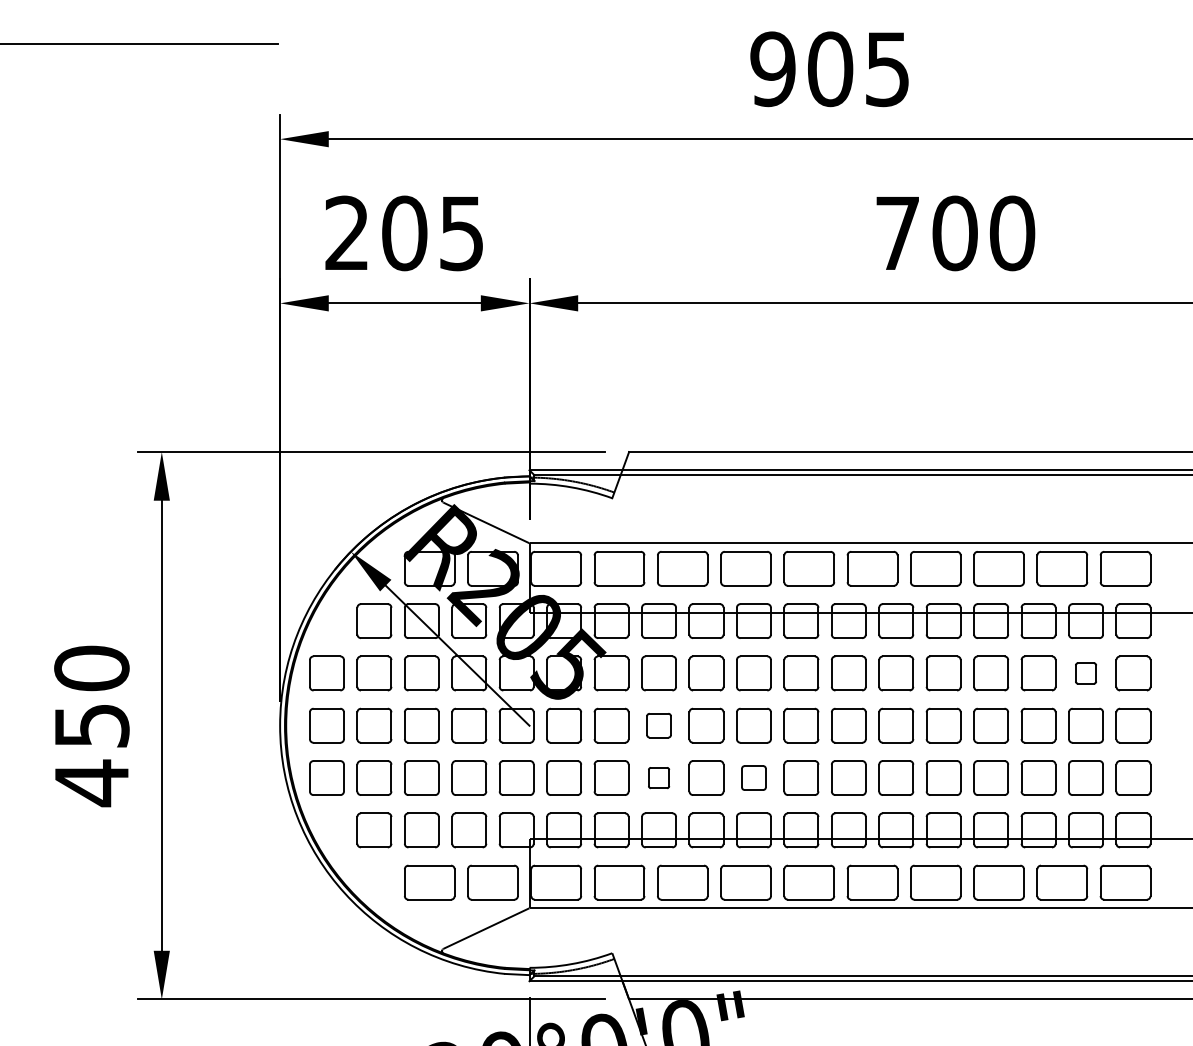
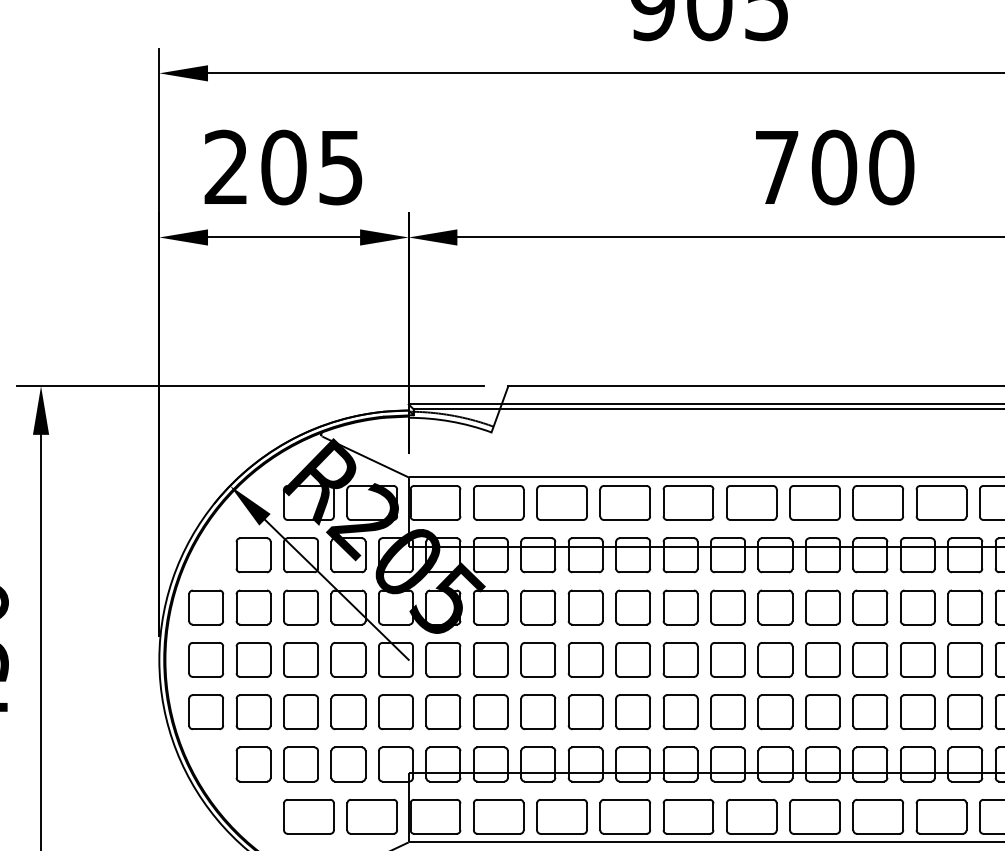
part: (1085, 673) -> (964, 607), size x1.67
part: (658, 725) -> (537, 659), size x1.43
part: (658, 777) -> (537, 711), size x1.67
part: (753, 777) -> (632, 711), size x1.43

